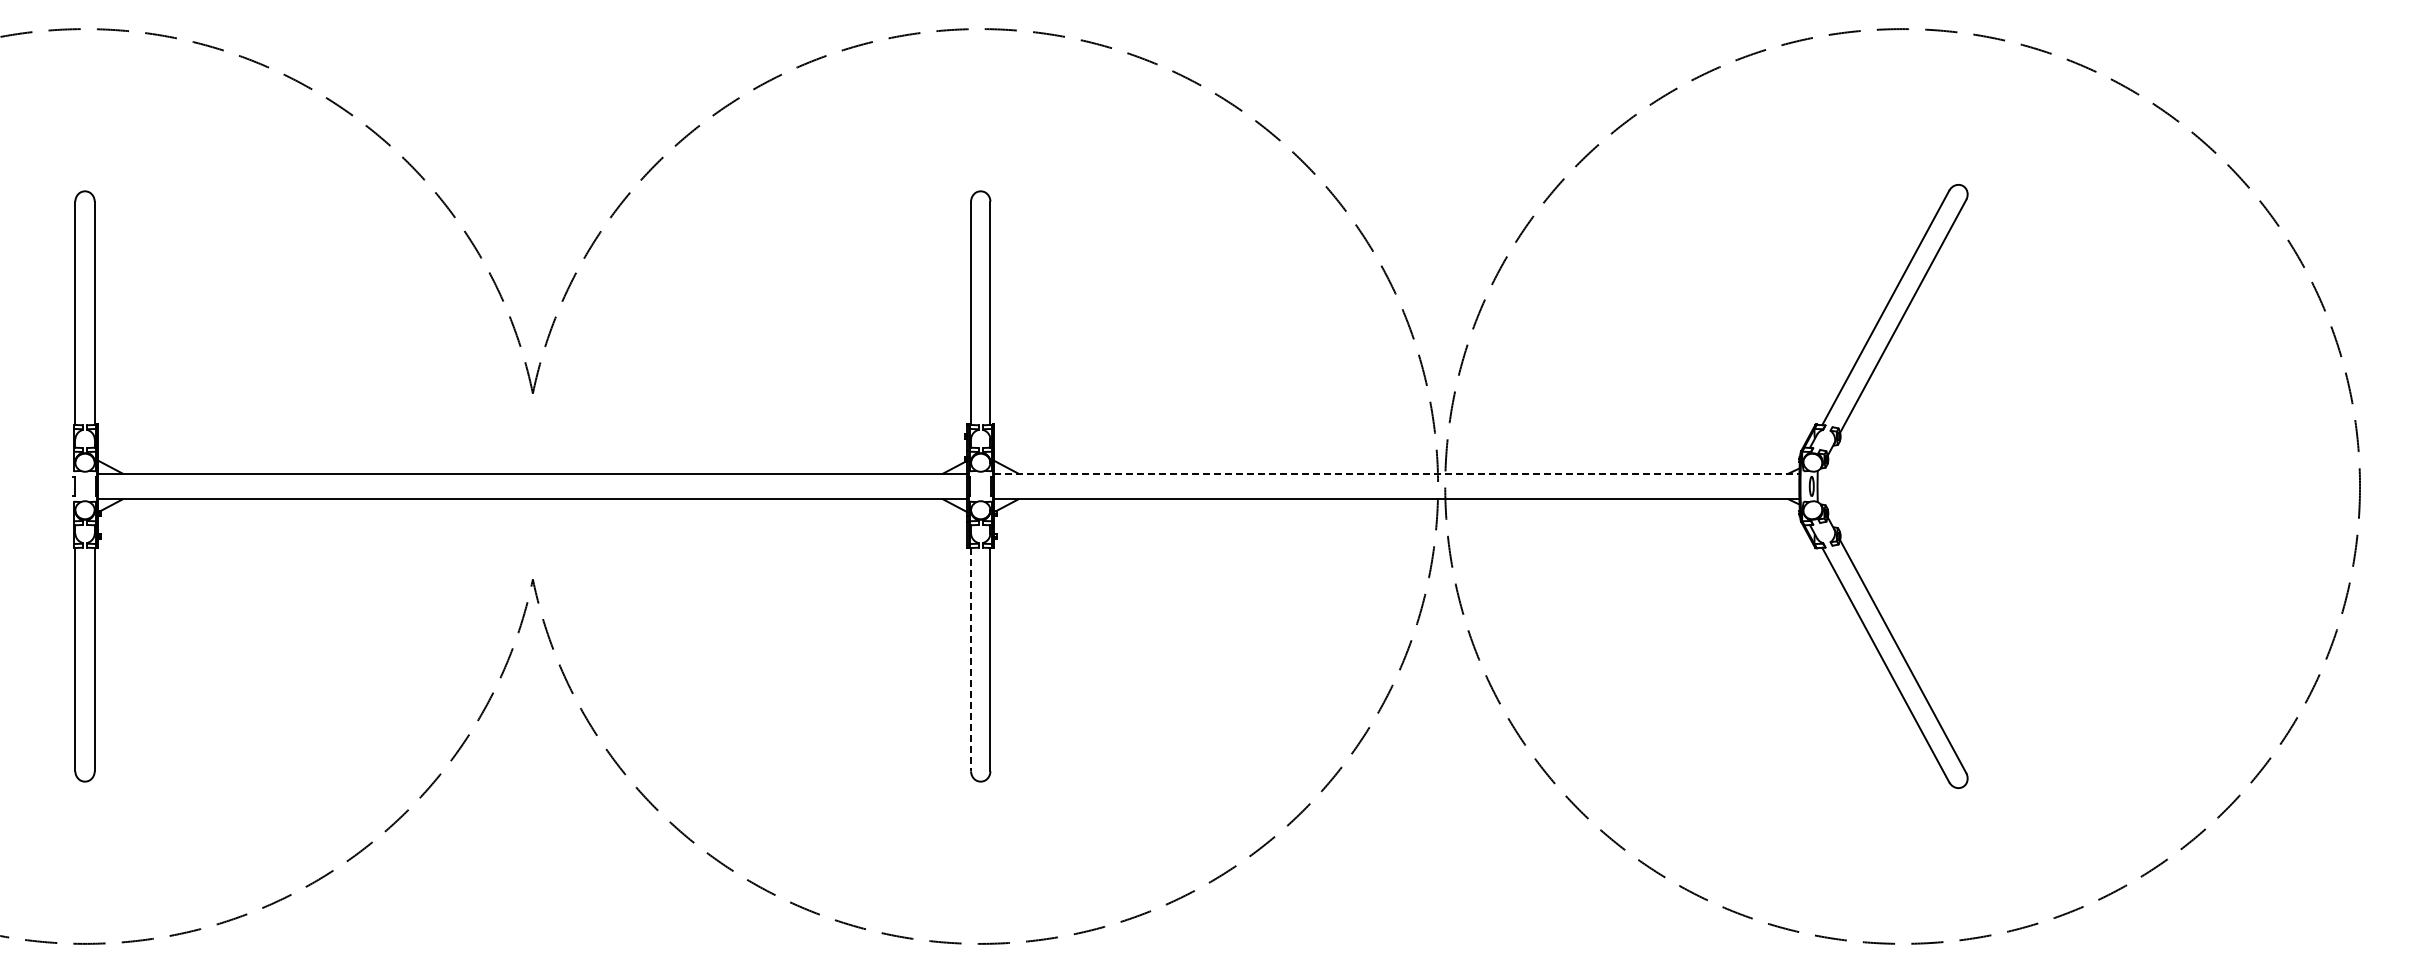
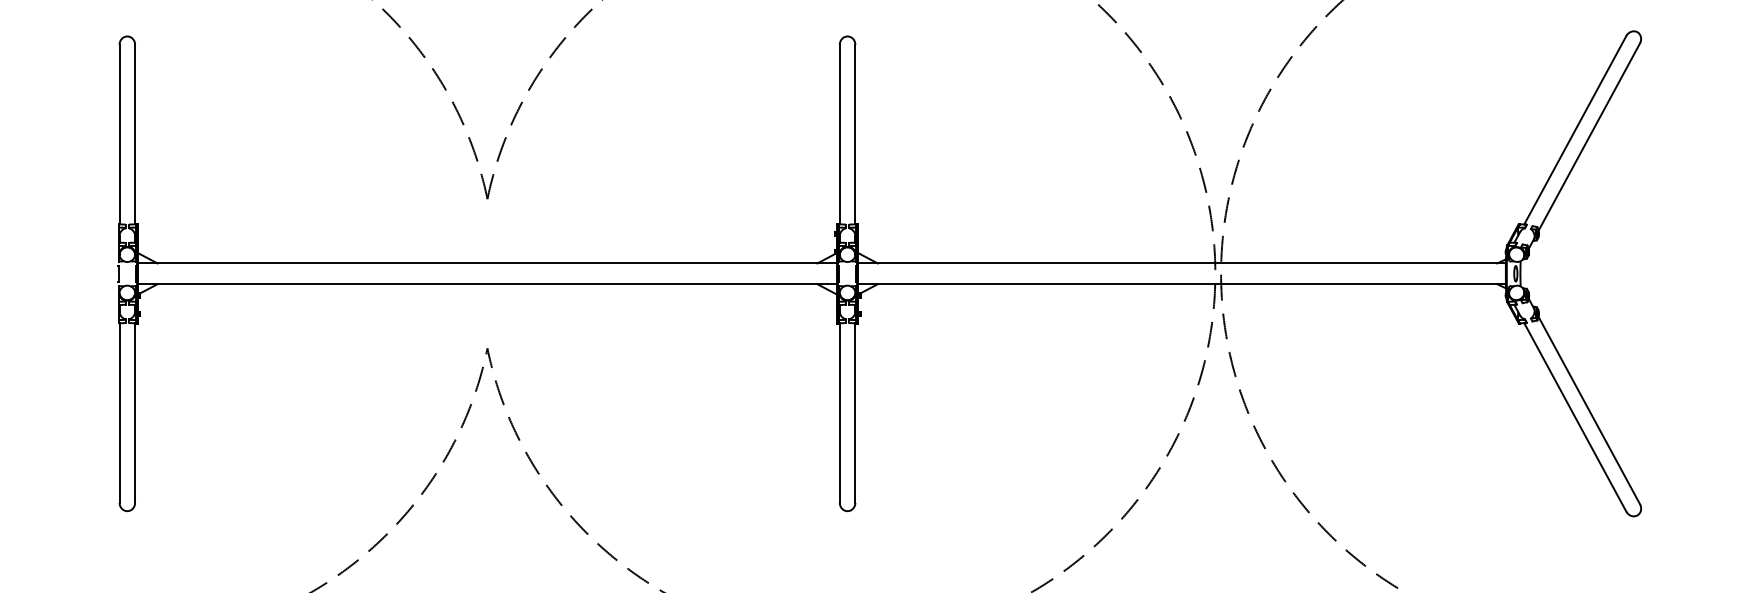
line: (1396, 473) -> (1181, 263), dashed -> solid
line: (971, 659) -> (840, 412), dashed -> solid

